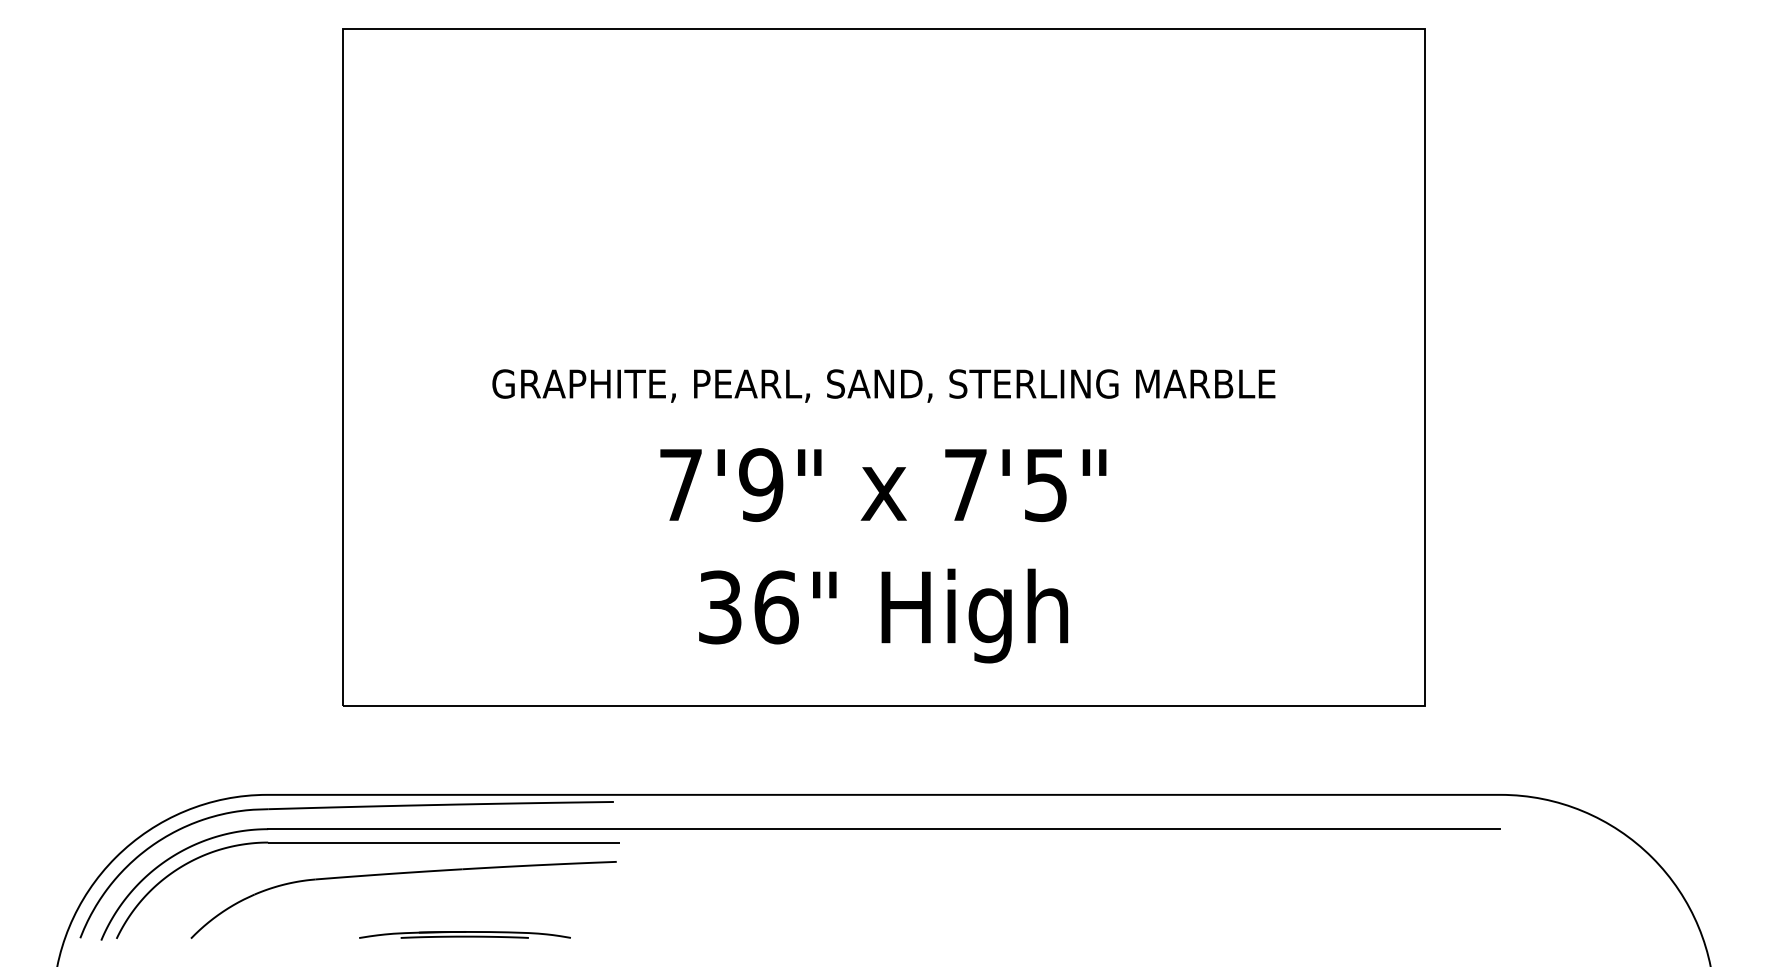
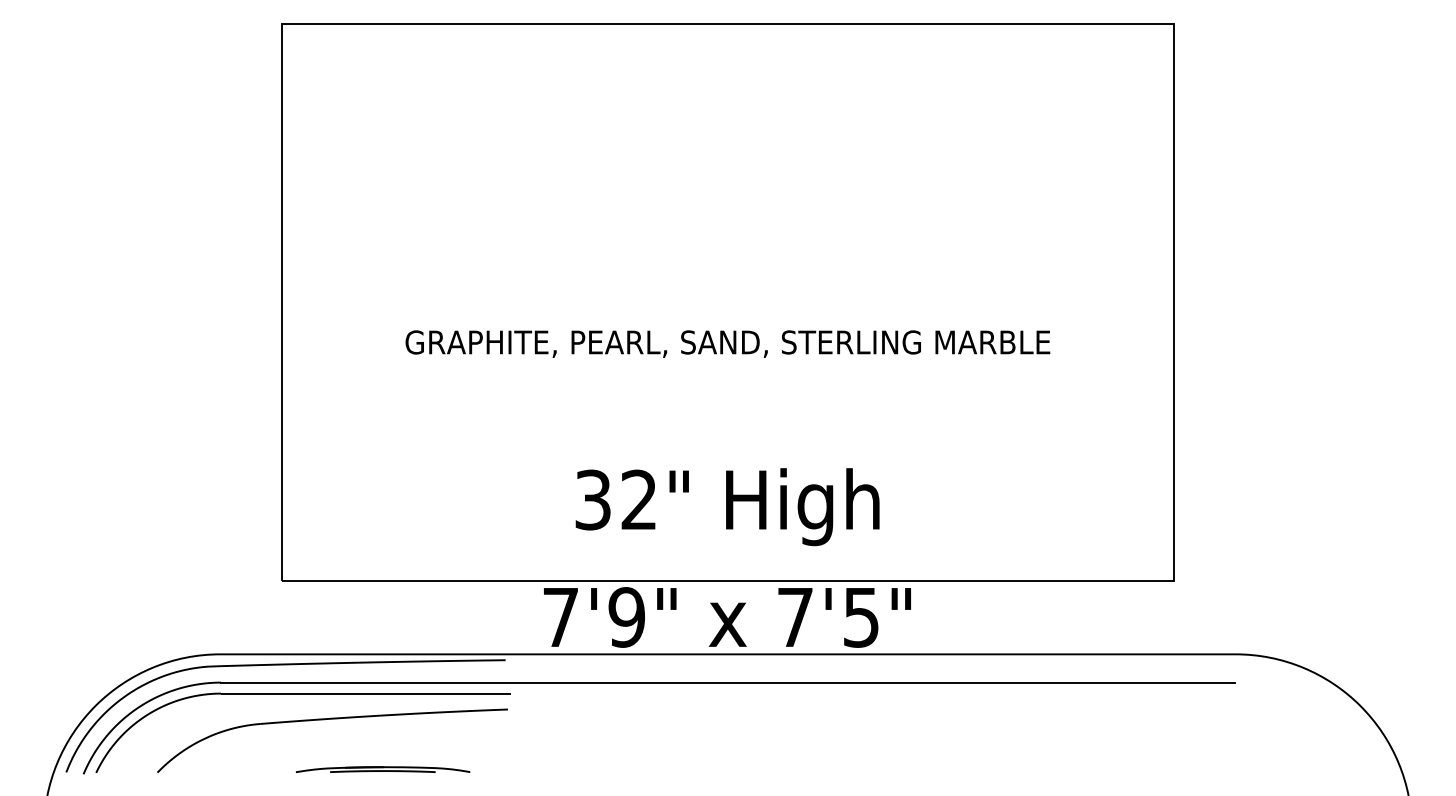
text: (883, 385) -> (727, 343), moved
text: (883, 484) -> (727, 616), moved
text: (776, 607) -> (639, 500), 36" -> 32"

